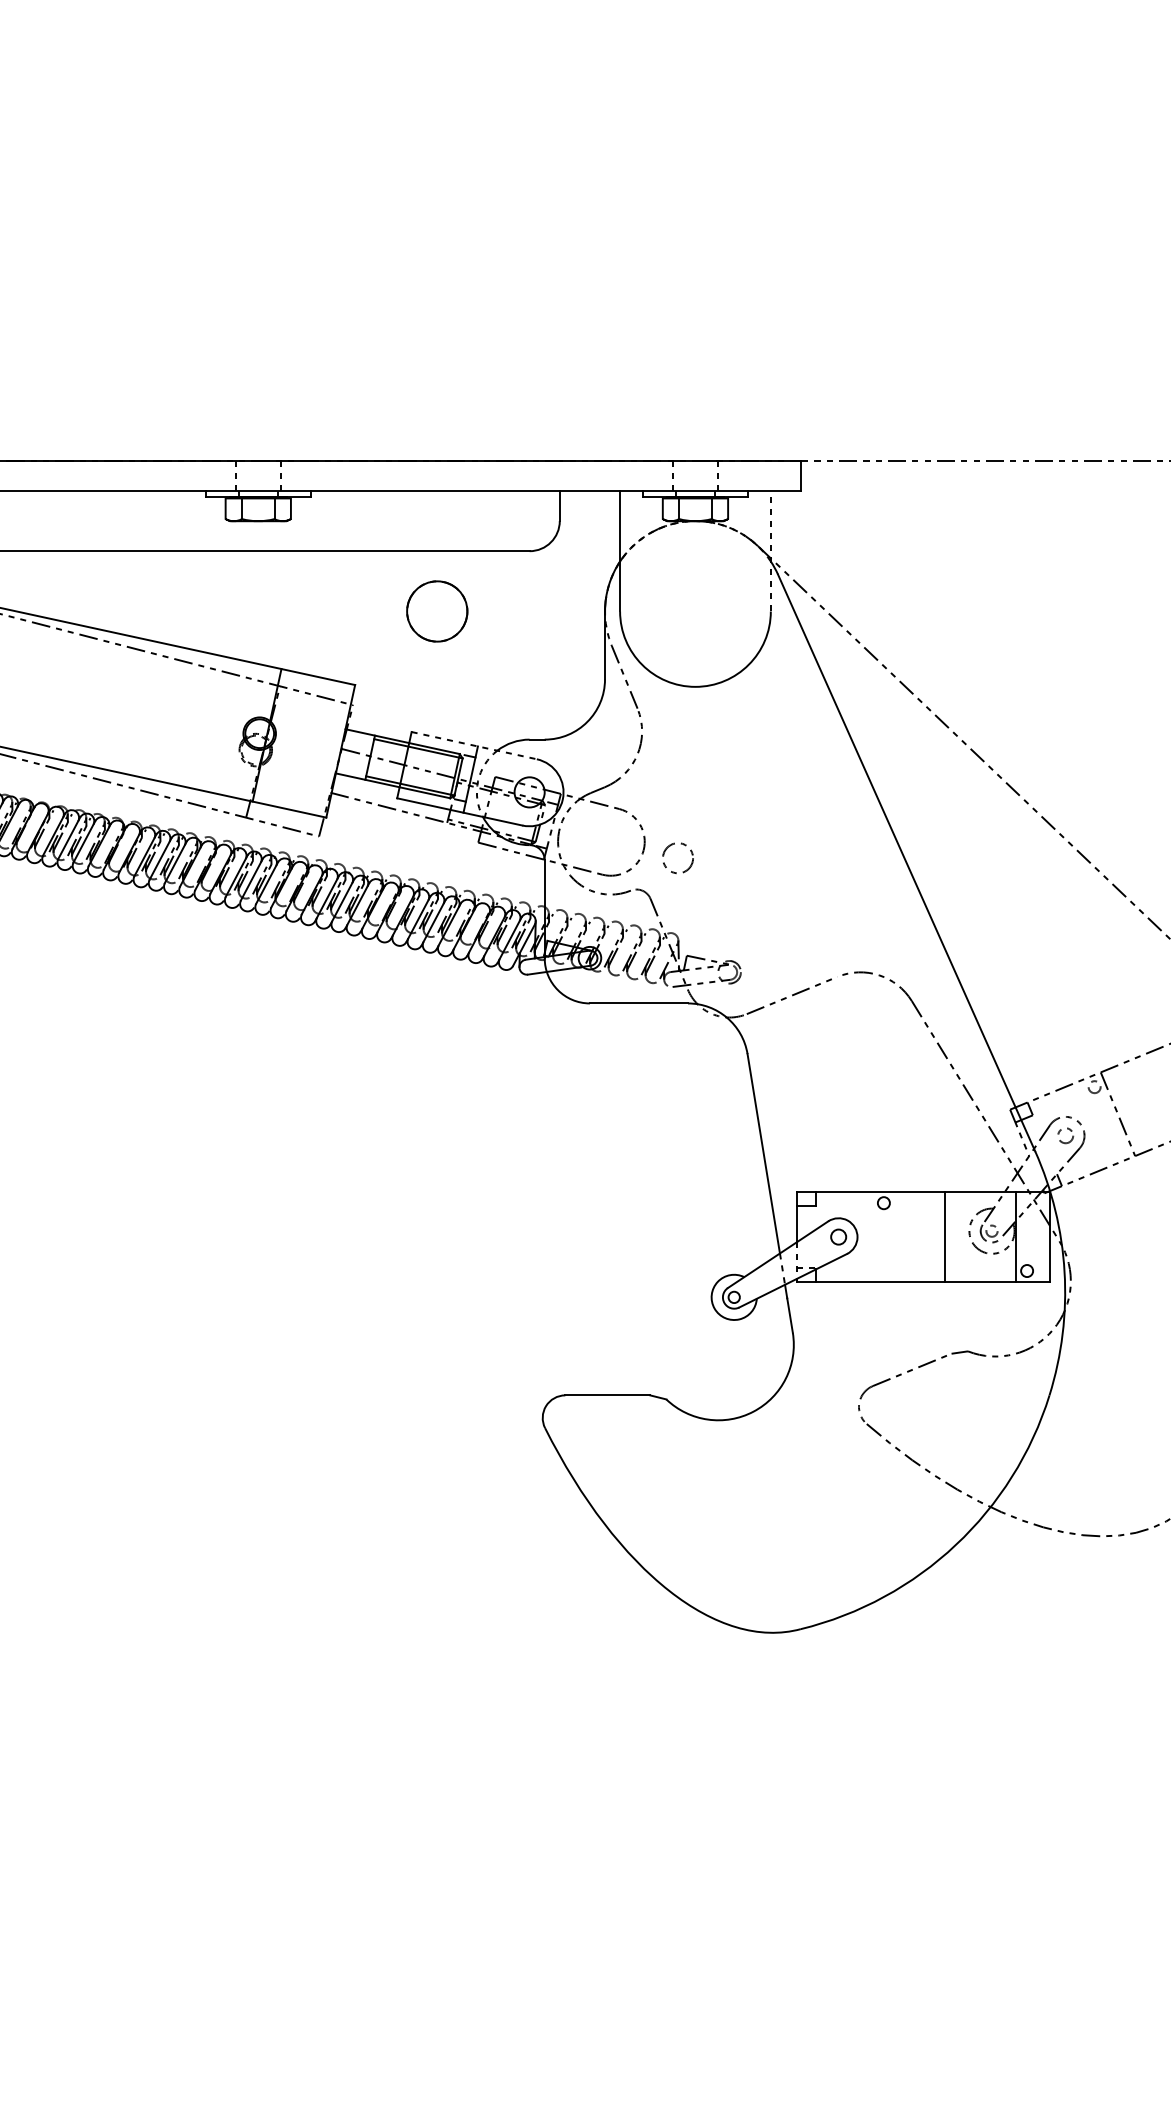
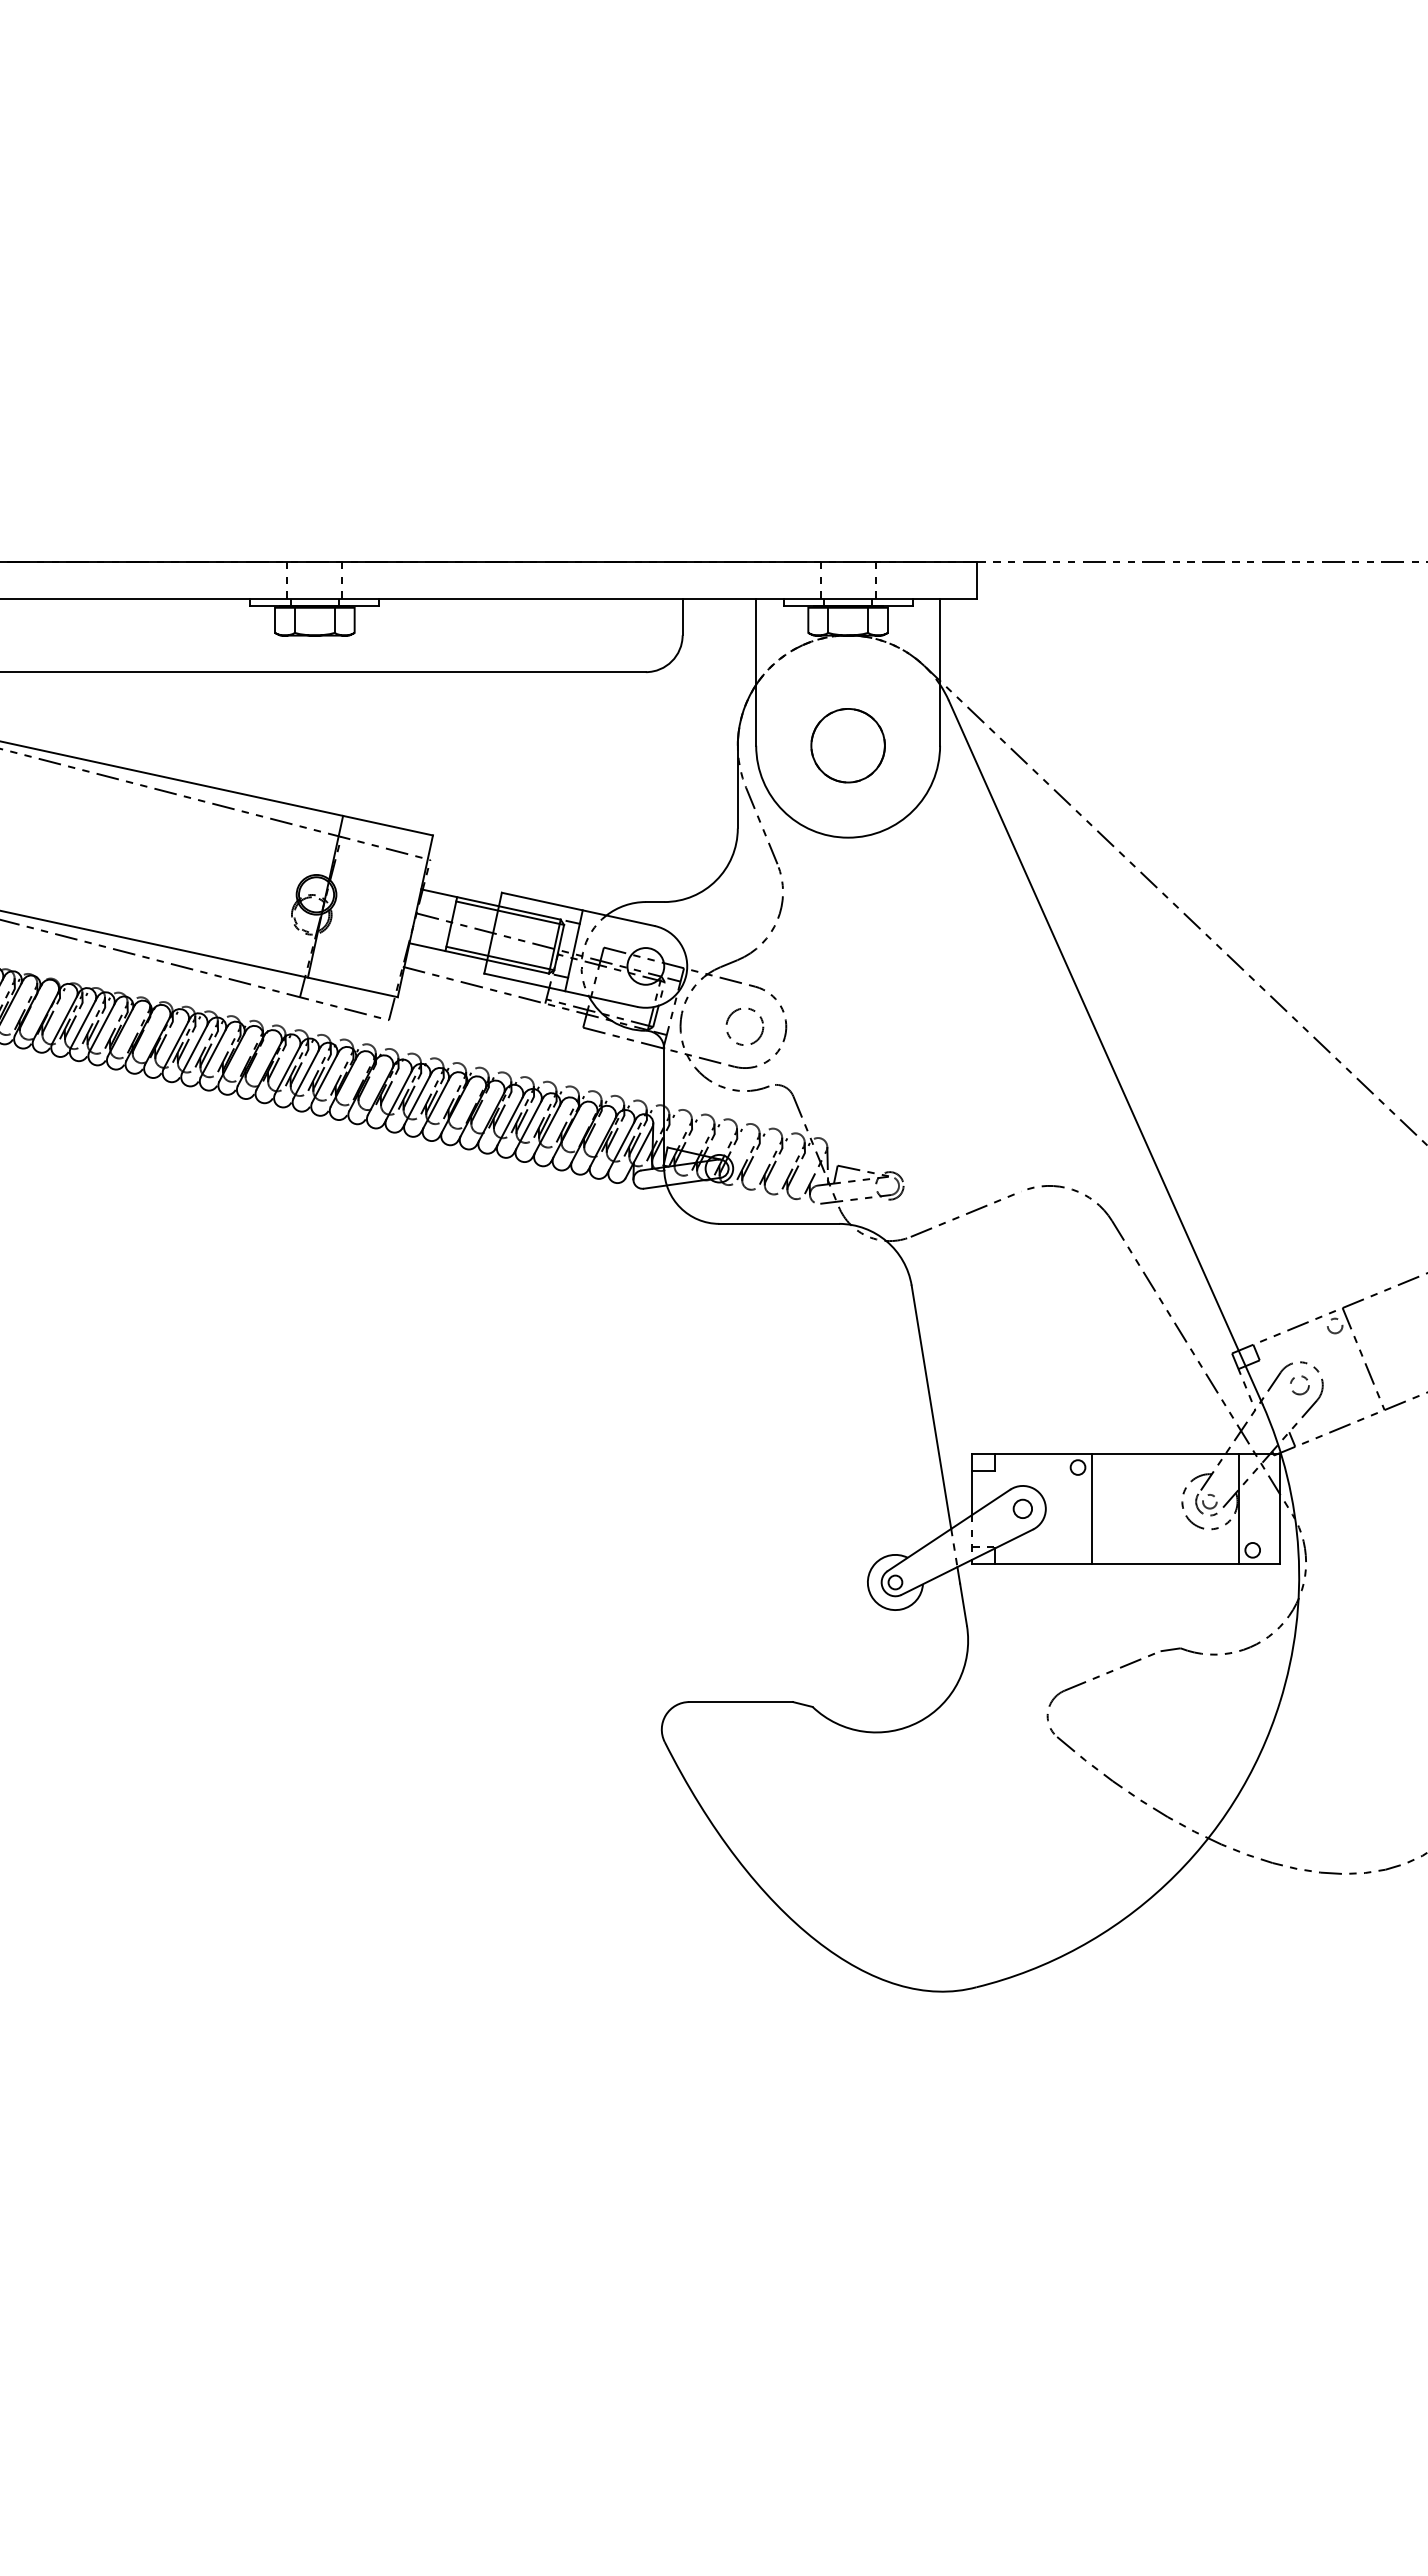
line: (771, 551) -> (940, 672), dashed -> solid
circle: (436, 611) -> (847, 745), moved
line: (474, 745) -> (578, 909), dashed -> solid
circle: (677, 858) -> (744, 1026), moved
line: (944, 1236) -> (1091, 1508), moved

